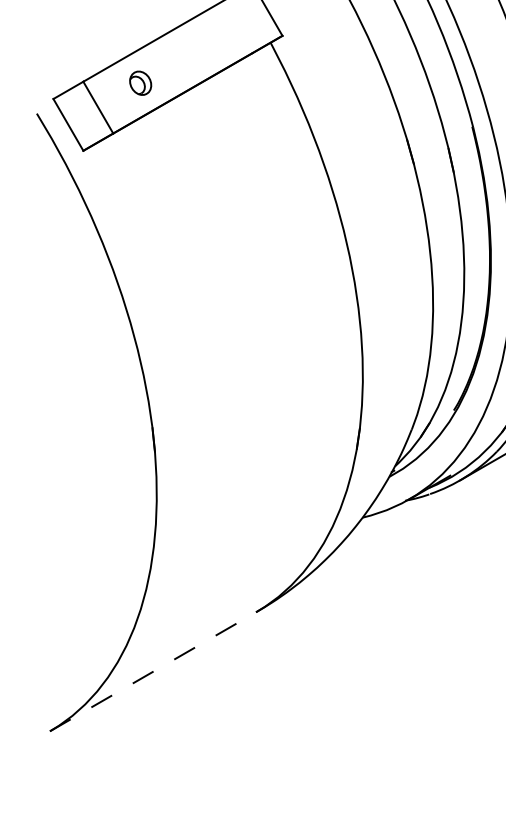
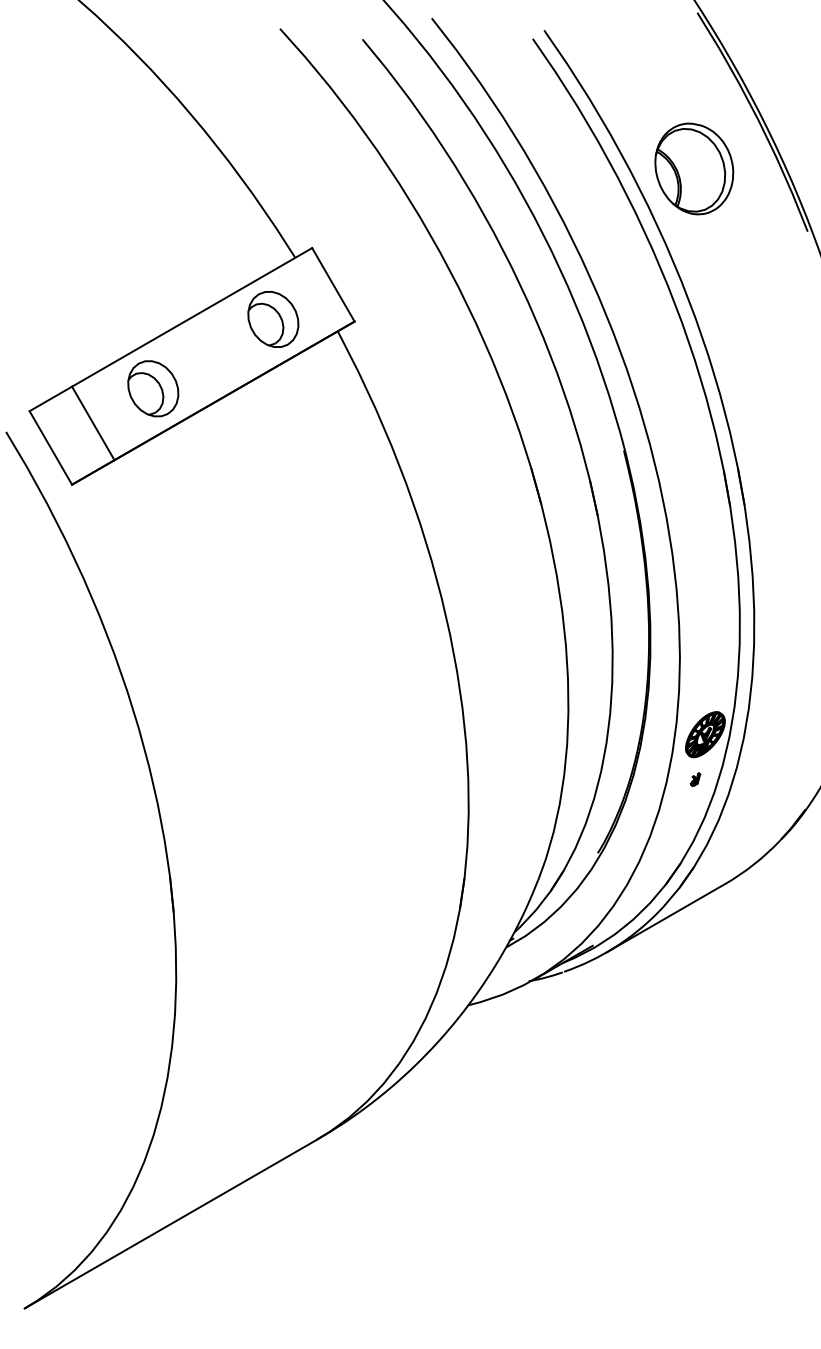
part: (225, 34) -> (273, 319), added
part: (140, 83) -> (153, 388), size x1.67
line: (152, 672) -> (170, 1224), dashed -> solid

